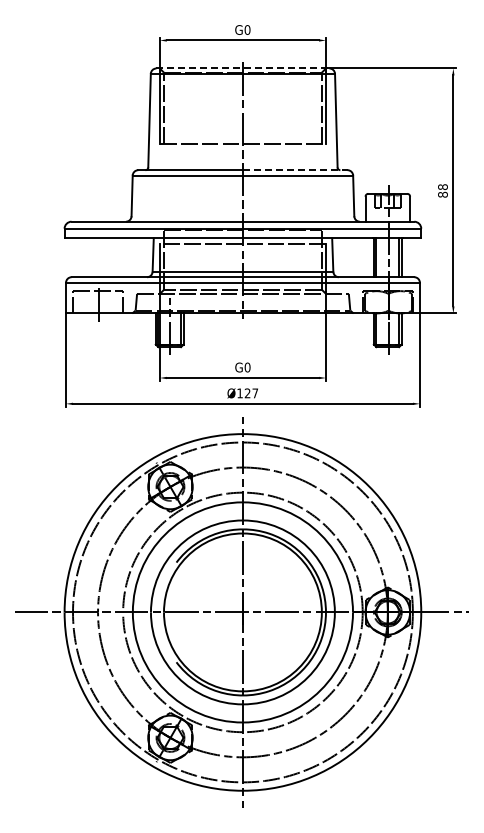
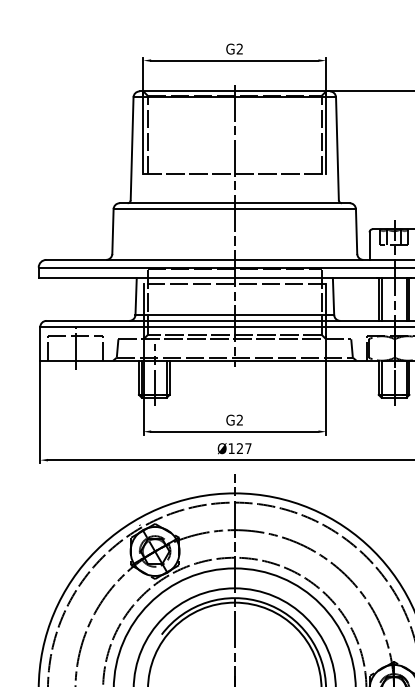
text: (247, 29) -> (239, 48), G0 -> G2
line: (242, 68) -> (234, 91), dashed -> solid
line: (295, 170) -> (292, 203), dashed -> solid
text: (247, 367) -> (239, 420), G0 -> G2

